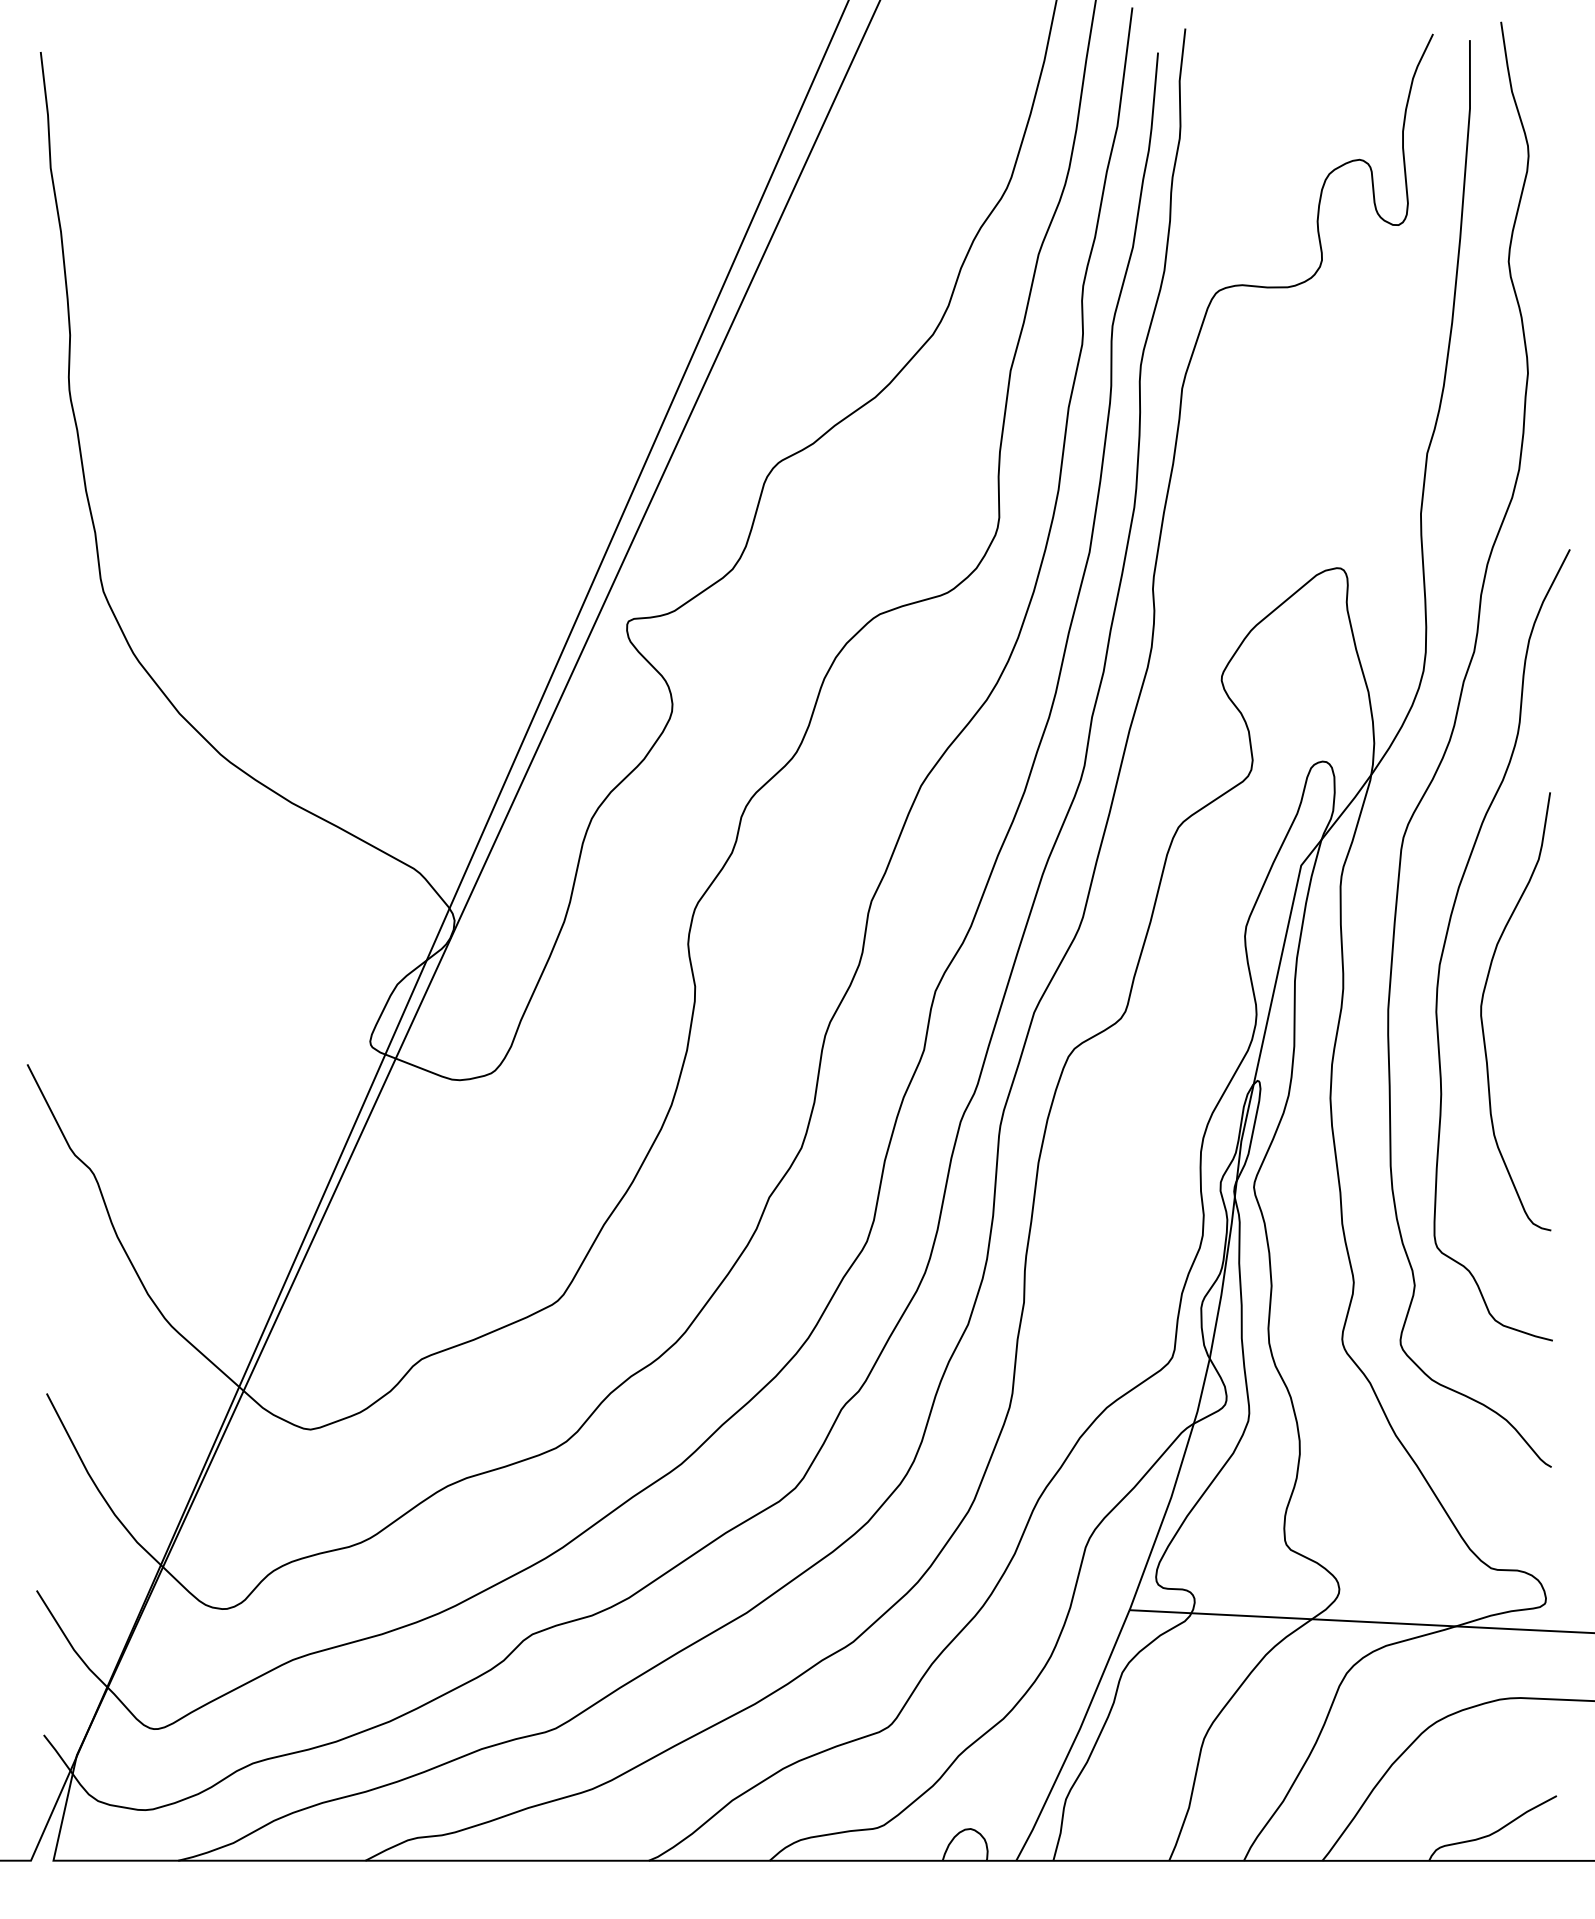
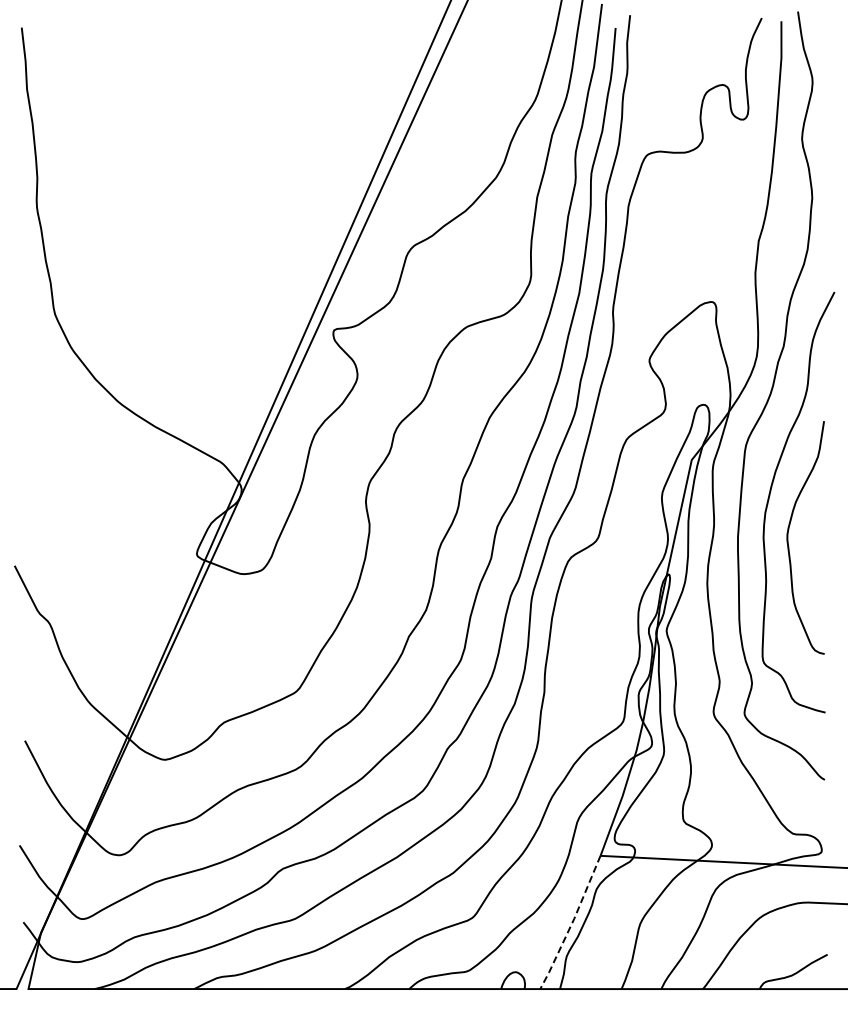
line: (1076, 1737) -> (572, 923), solid -> dashed

